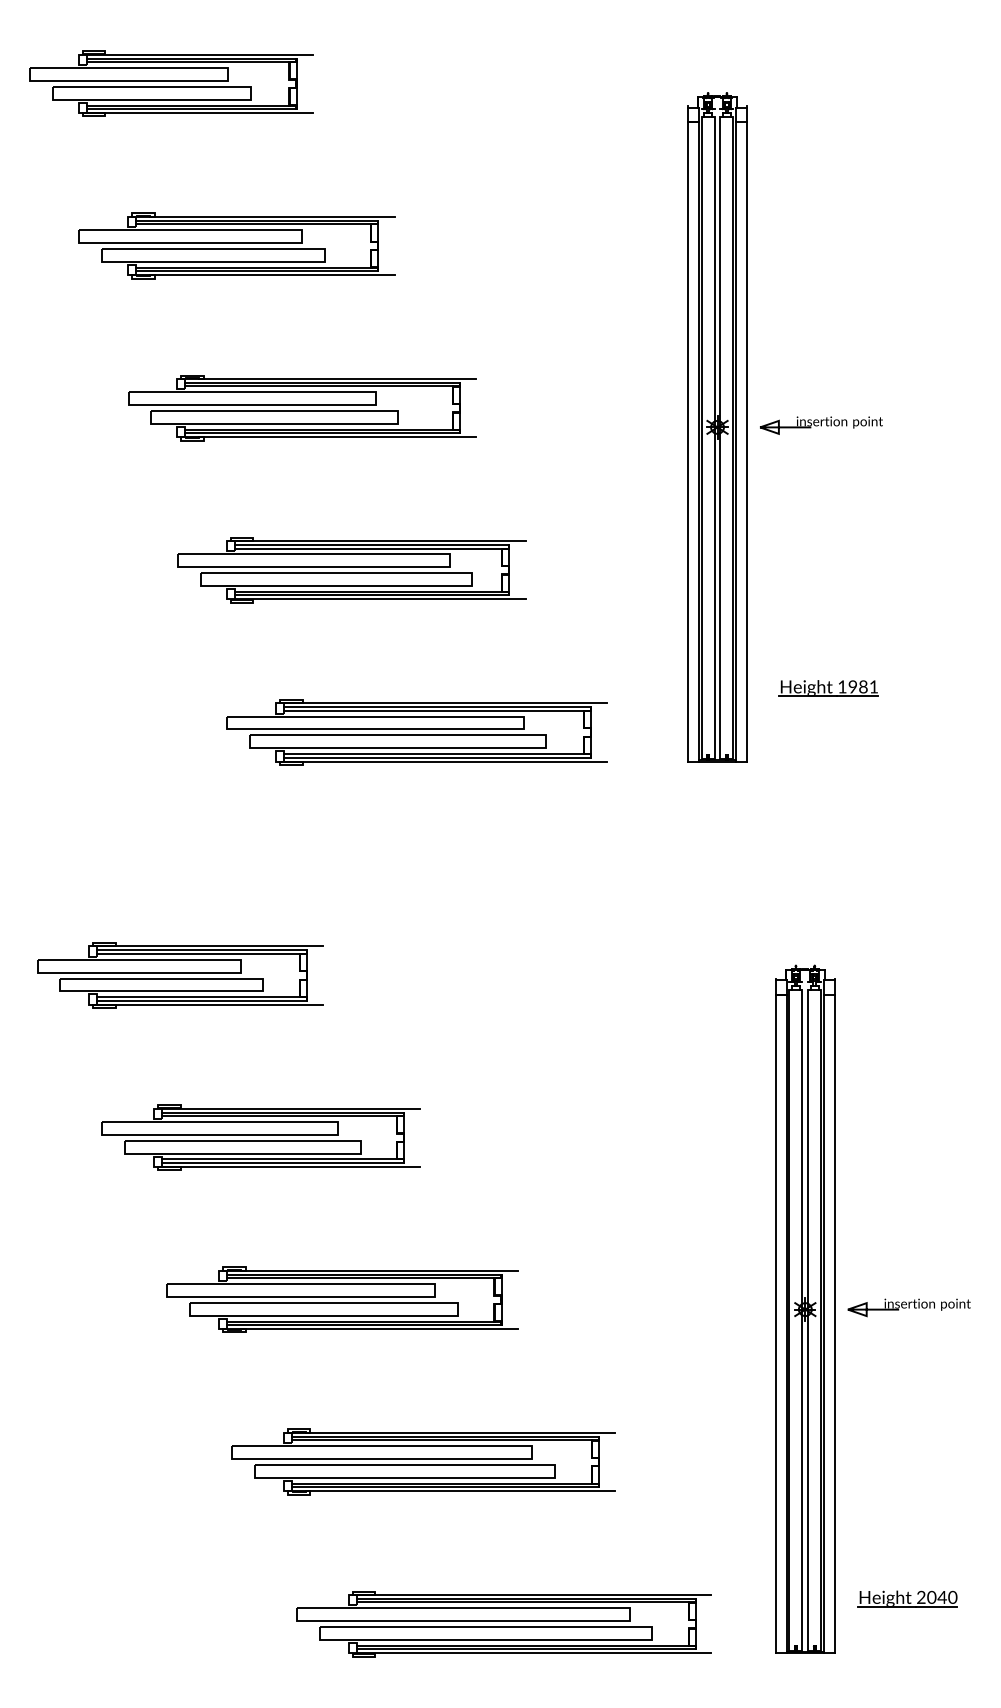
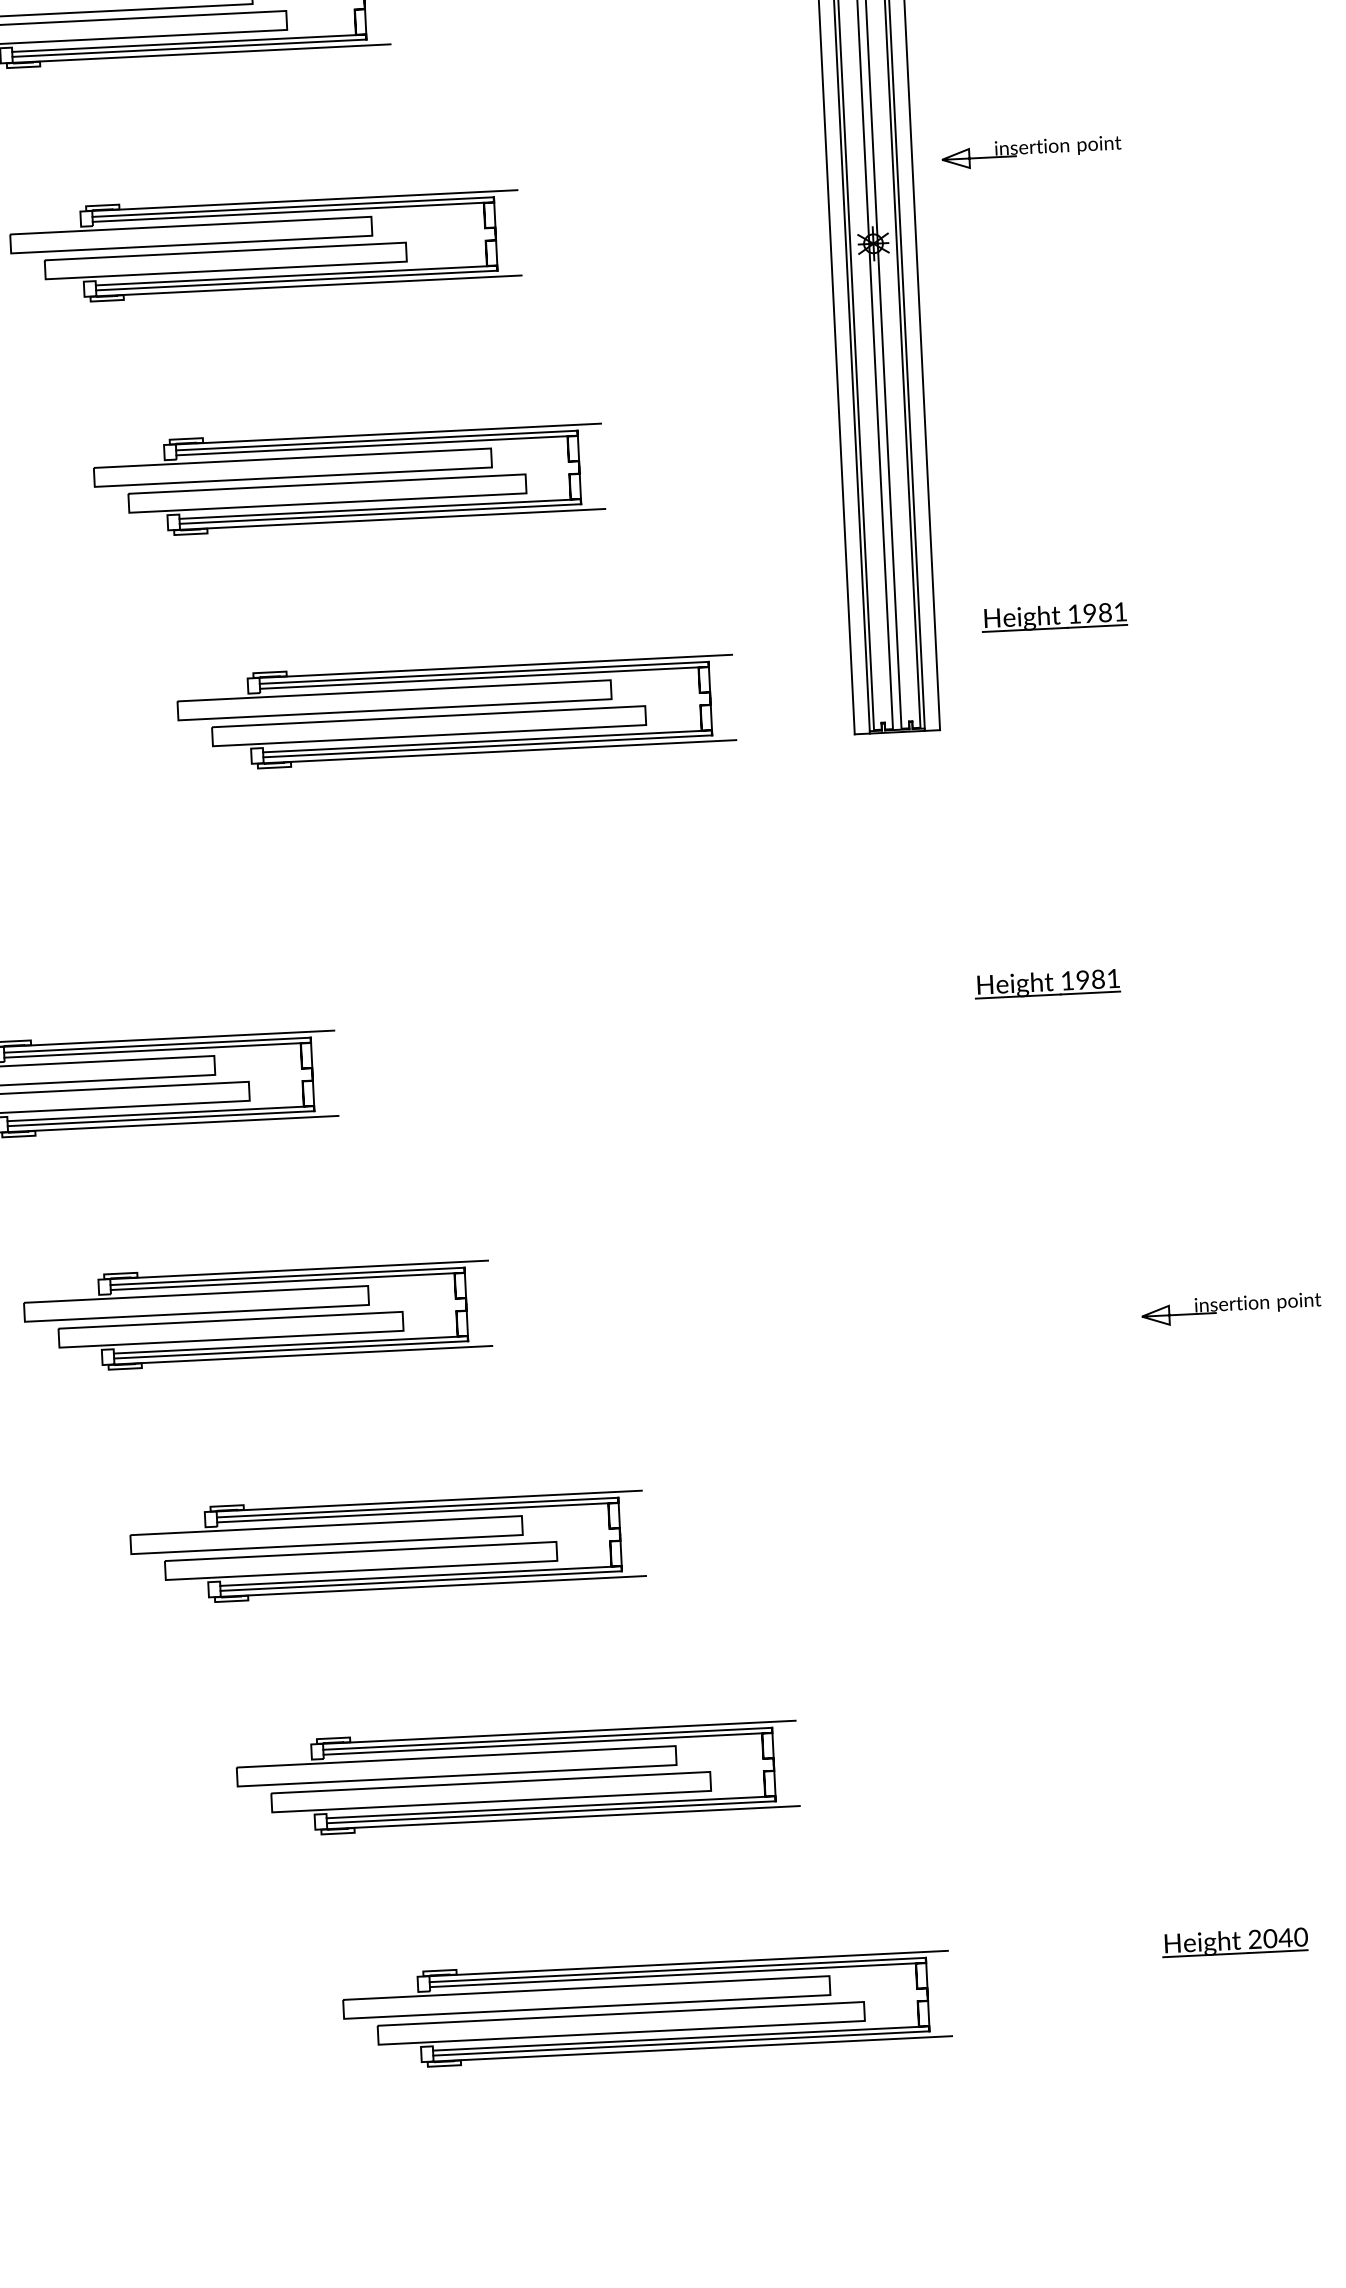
part: (821, 425) -> (1031, 152), moved
part: (811, 938) -> (1047, 984), added
part: (908, 1307) -> (1230, 1309), moved
part: (805, 1308) -> (1065, 1525), removed

